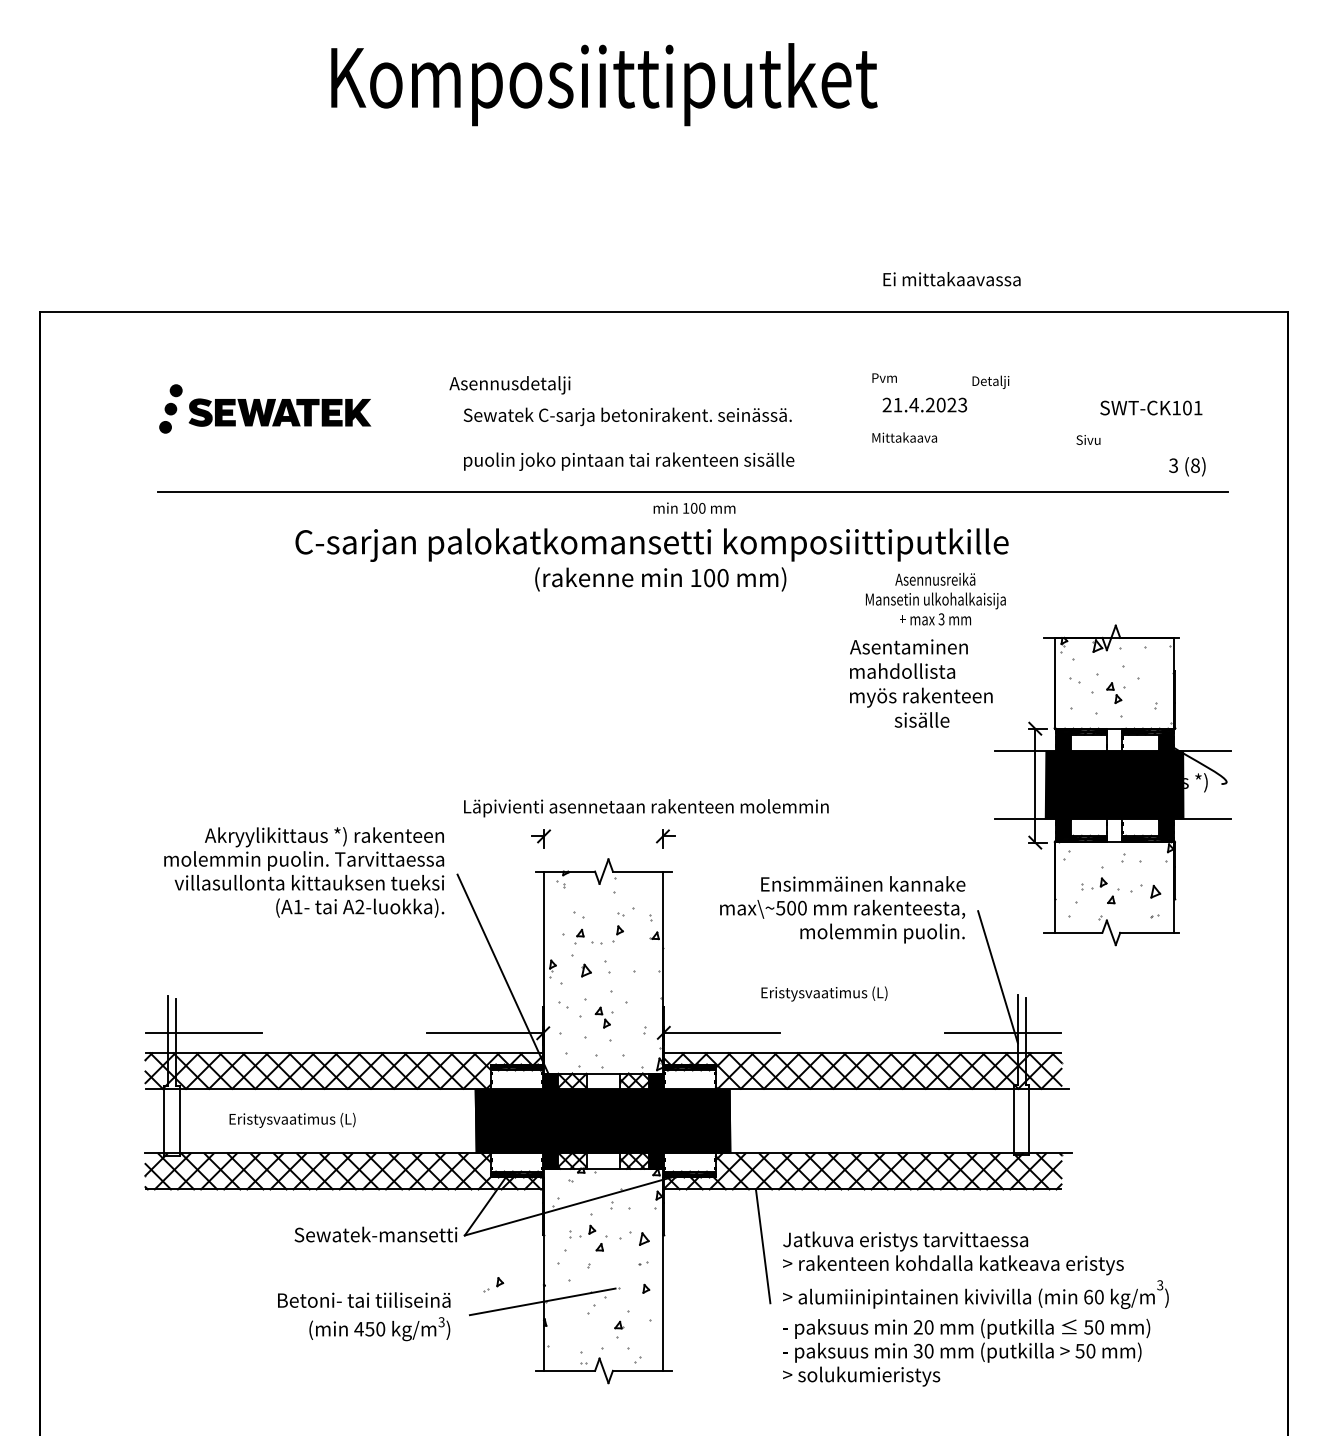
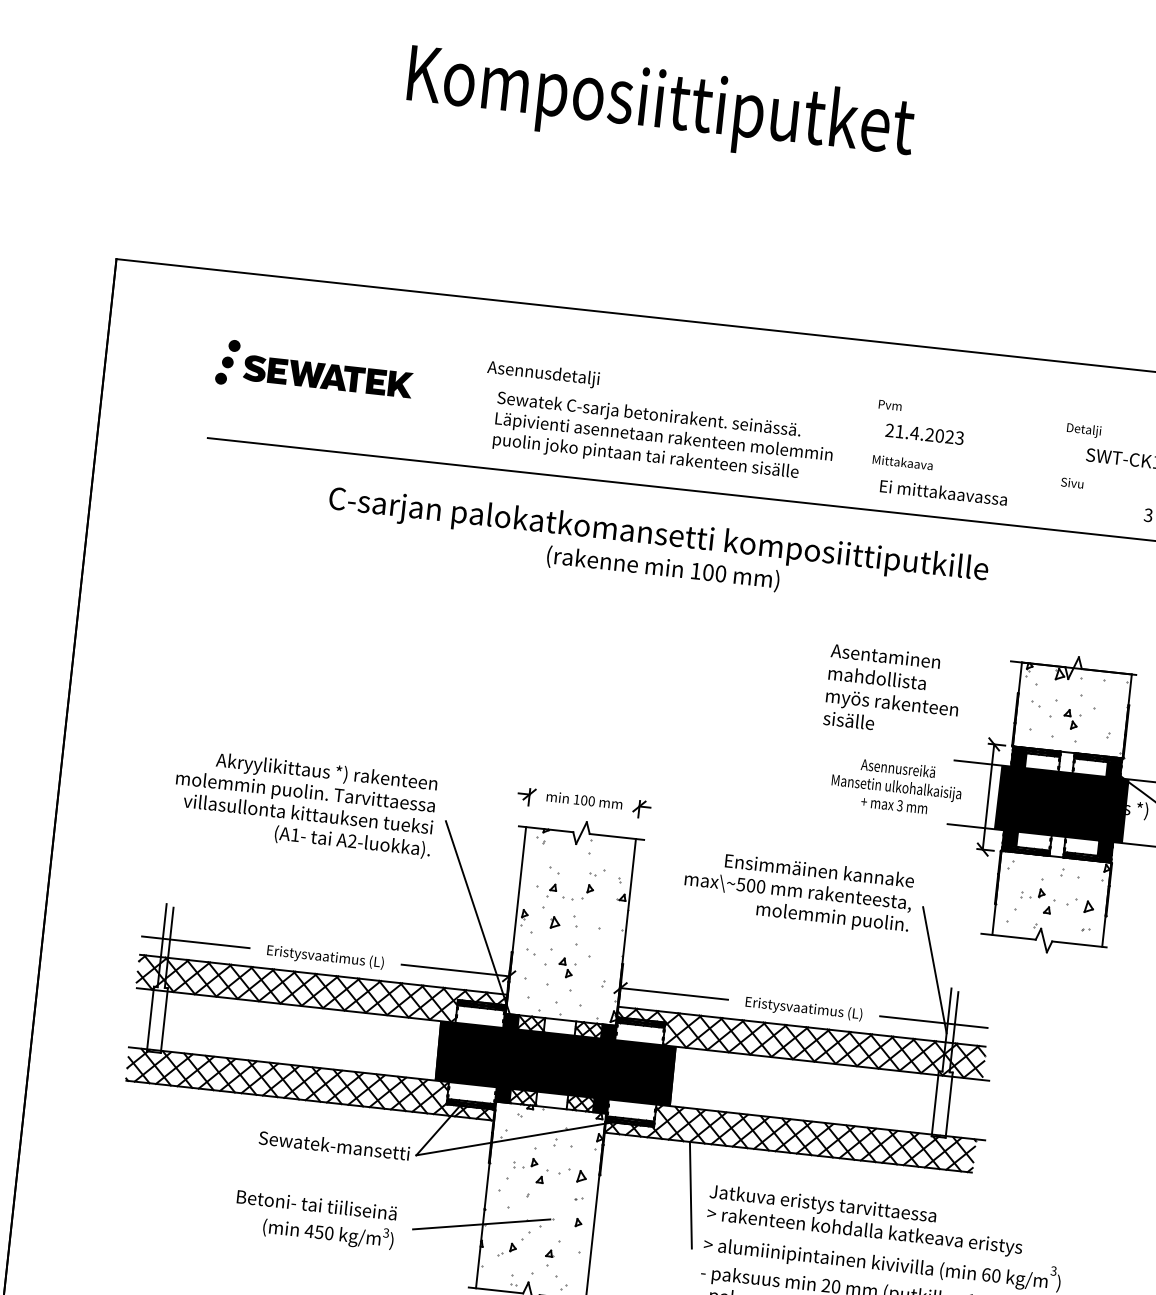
text: (951, 279) -> (943, 492), moved
text: (990, 381) -> (1083, 429), moved
text: (694, 507) -> (584, 799), moved
text: (935, 598) -> (896, 785), moved
text: (921, 719) -> (848, 719), moved
text: (646, 808) -> (664, 438), moved
text: (824, 993) -> (804, 1008), moved
text: (292, 1119) -> (325, 956), moved
part: (493, 1284) -> (506, 1249), moved

